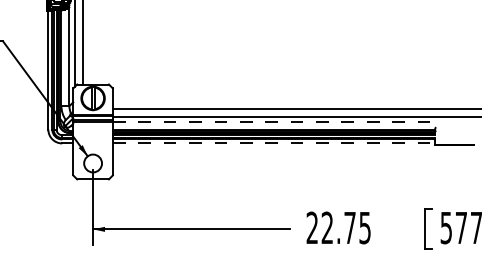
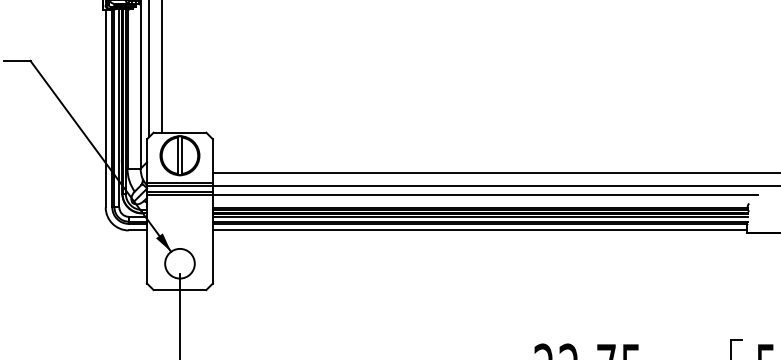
line: (277, 122) -> (486, 195), dashed -> solid
line: (274, 143) -> (481, 230), dashed -> solid

